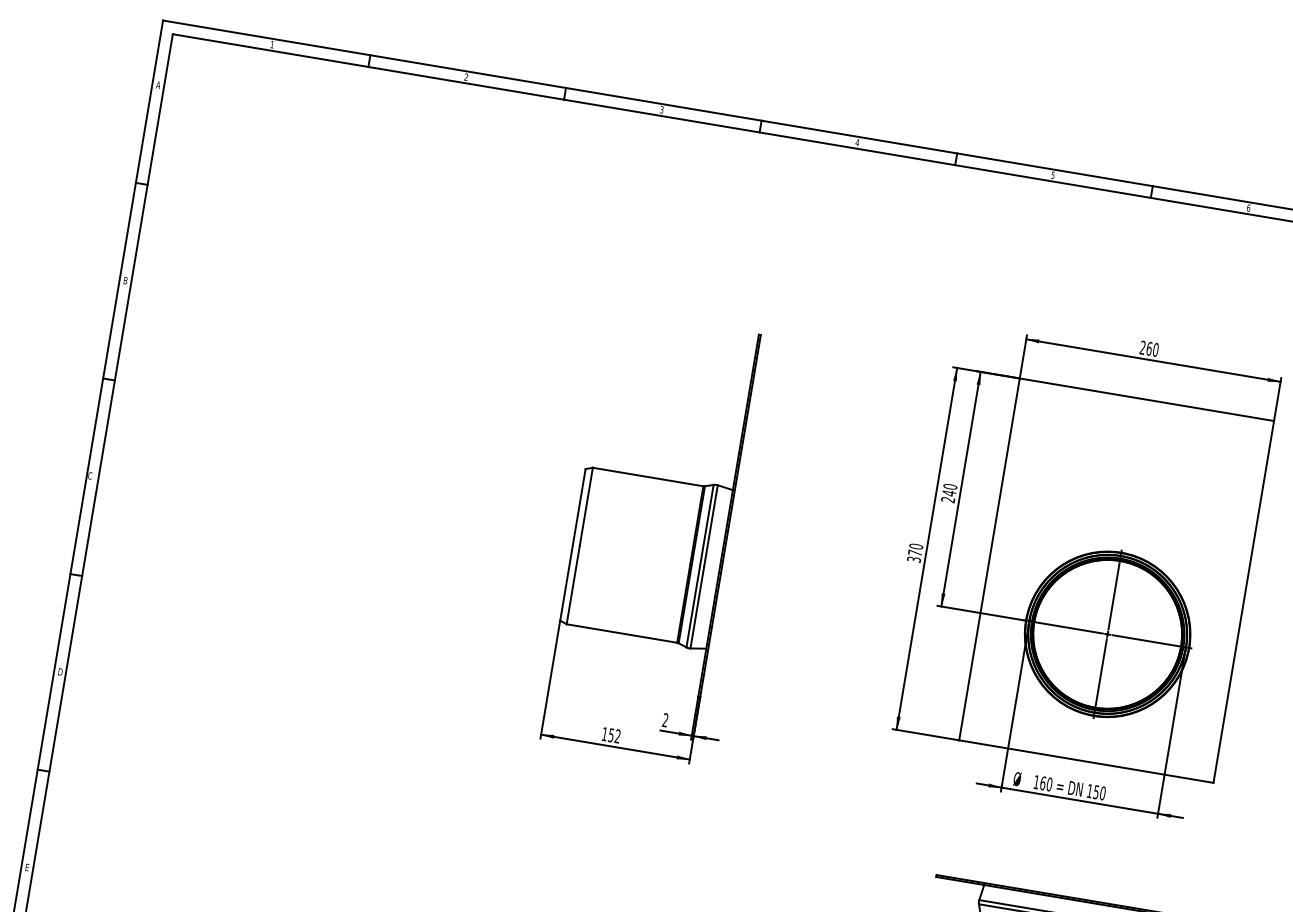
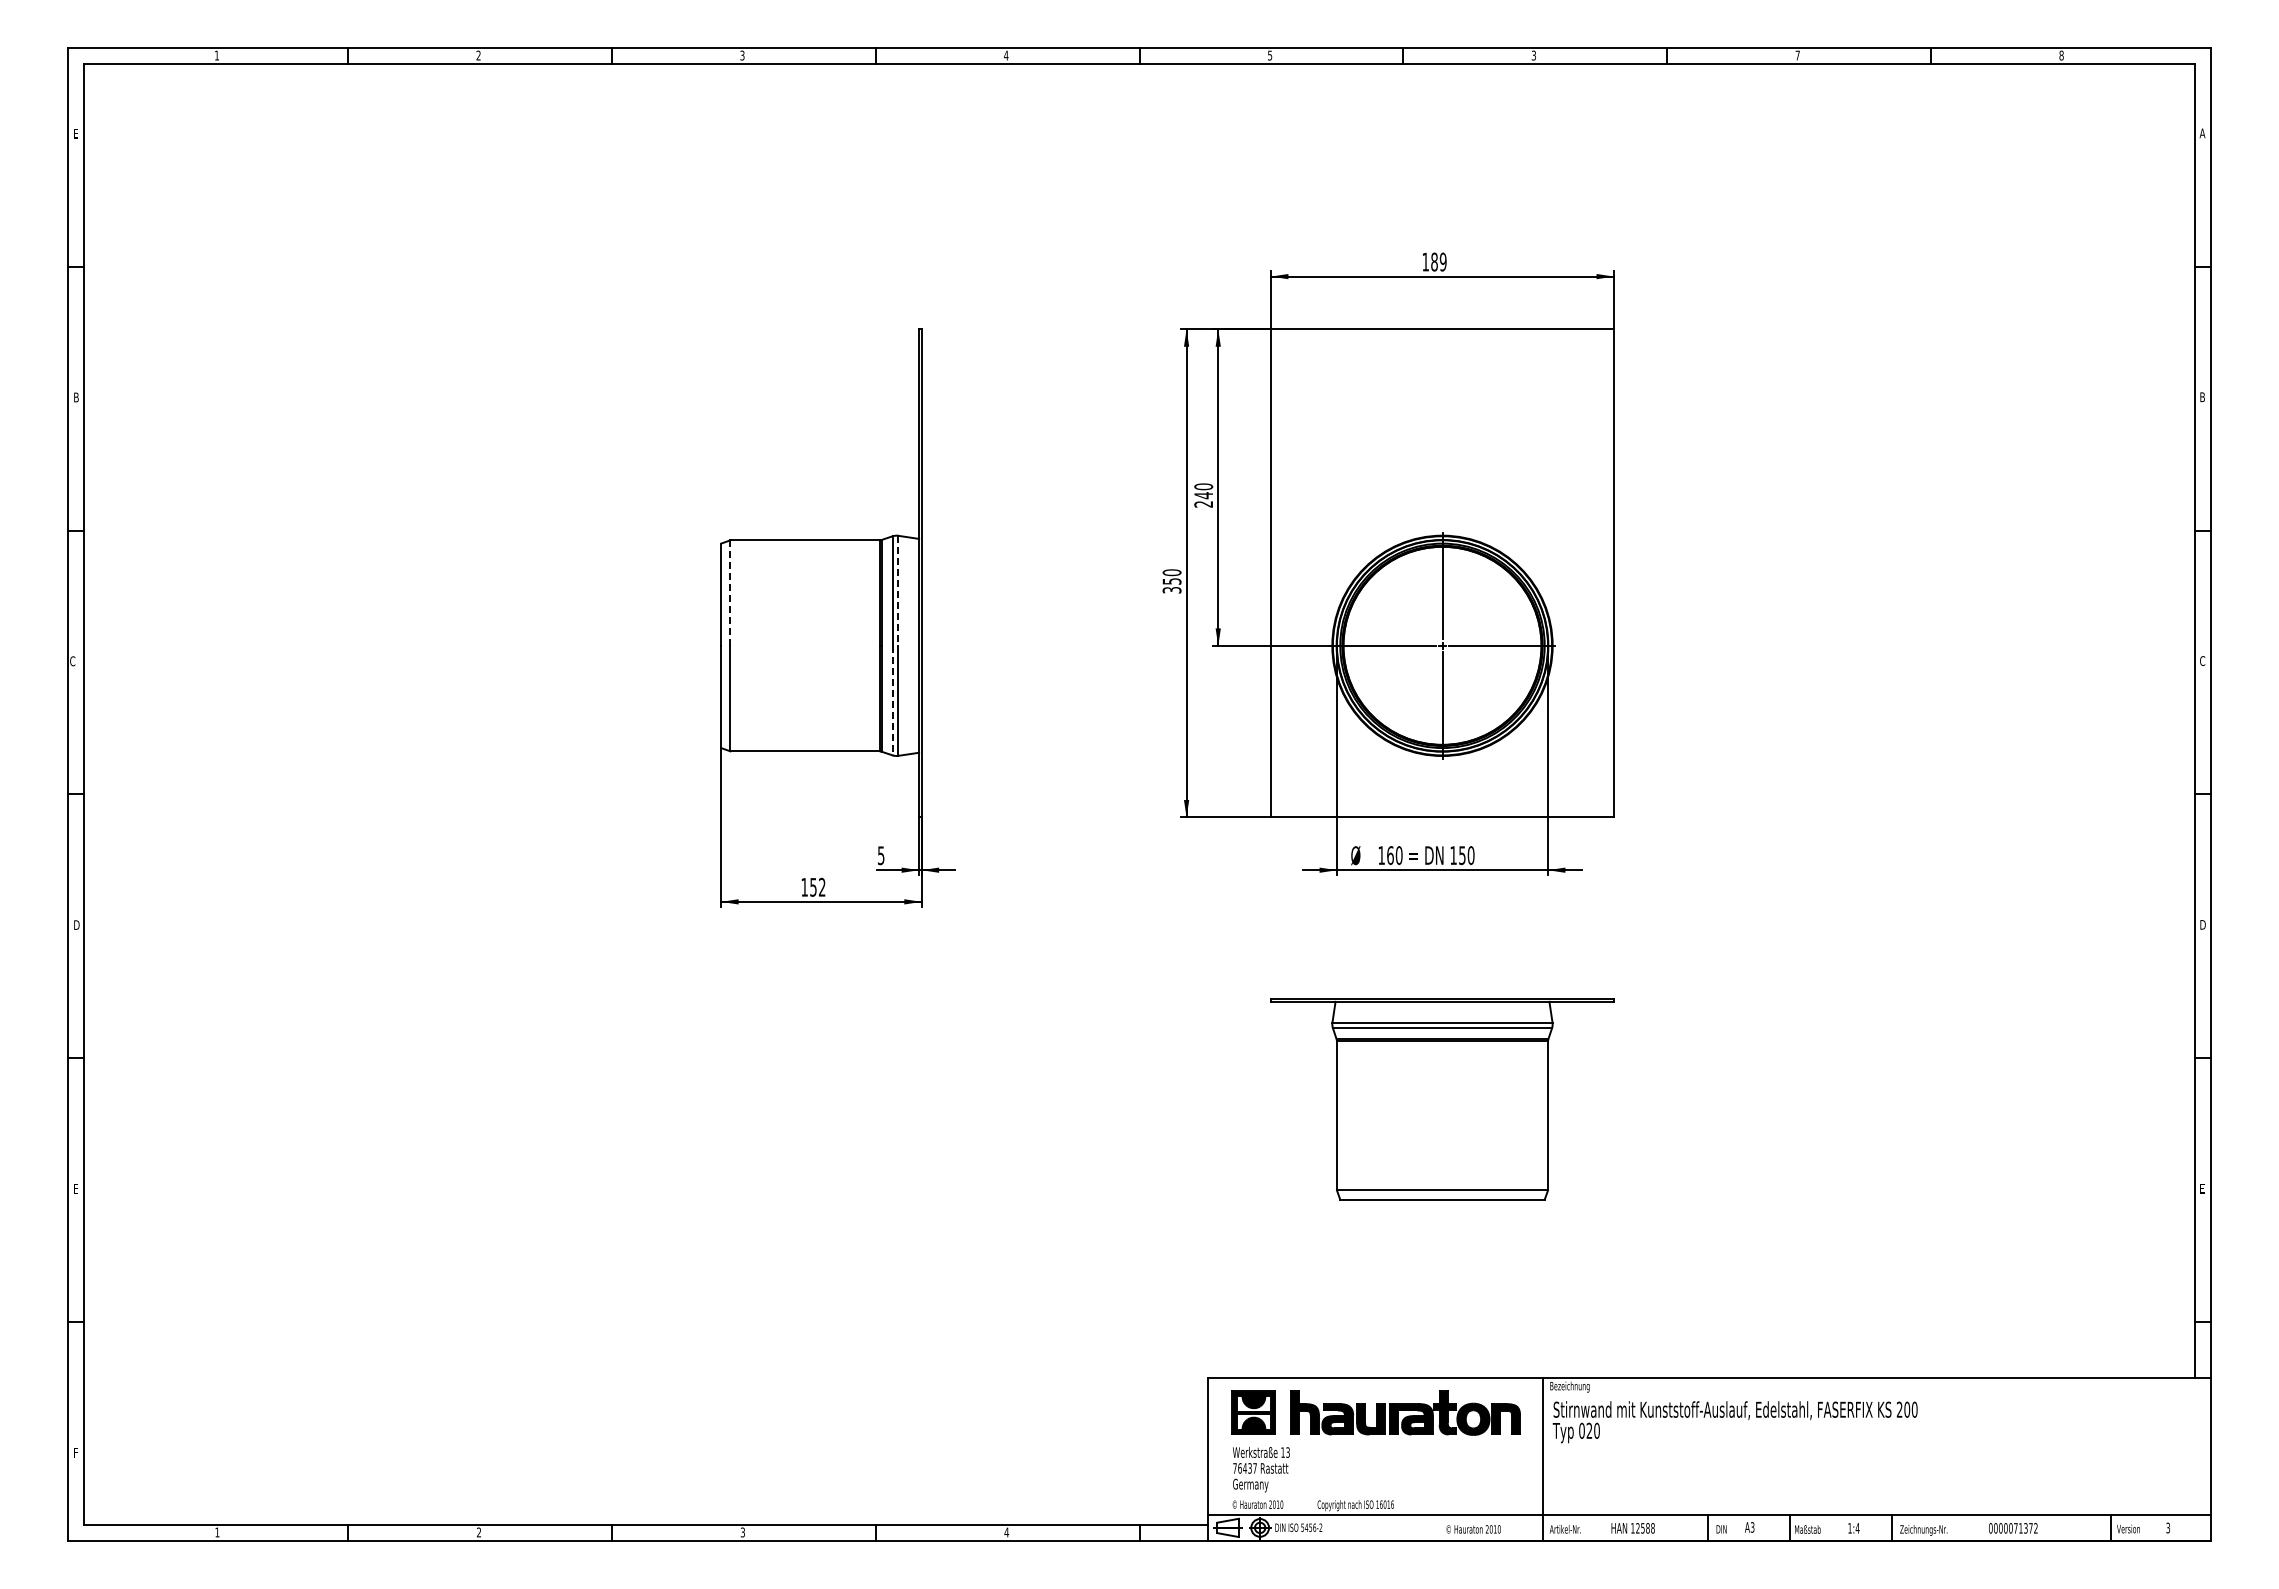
text: (158, 85) -> (76, 133), A -> E
text: (1248, 207) -> (1533, 55), 6 -> 3
text: (1149, 348) -> (1434, 261), 260 -> 189
line: (586, 507) -> (730, 593), solid -> dashed
line: (711, 526) -> (898, 591), solid -> dashed
text: (914, 553) -> (1171, 581), 370 -> 350
line: (693, 606) -> (892, 700), solid -> dashed
text: (665, 720) -> (881, 855), 2 -> 5

